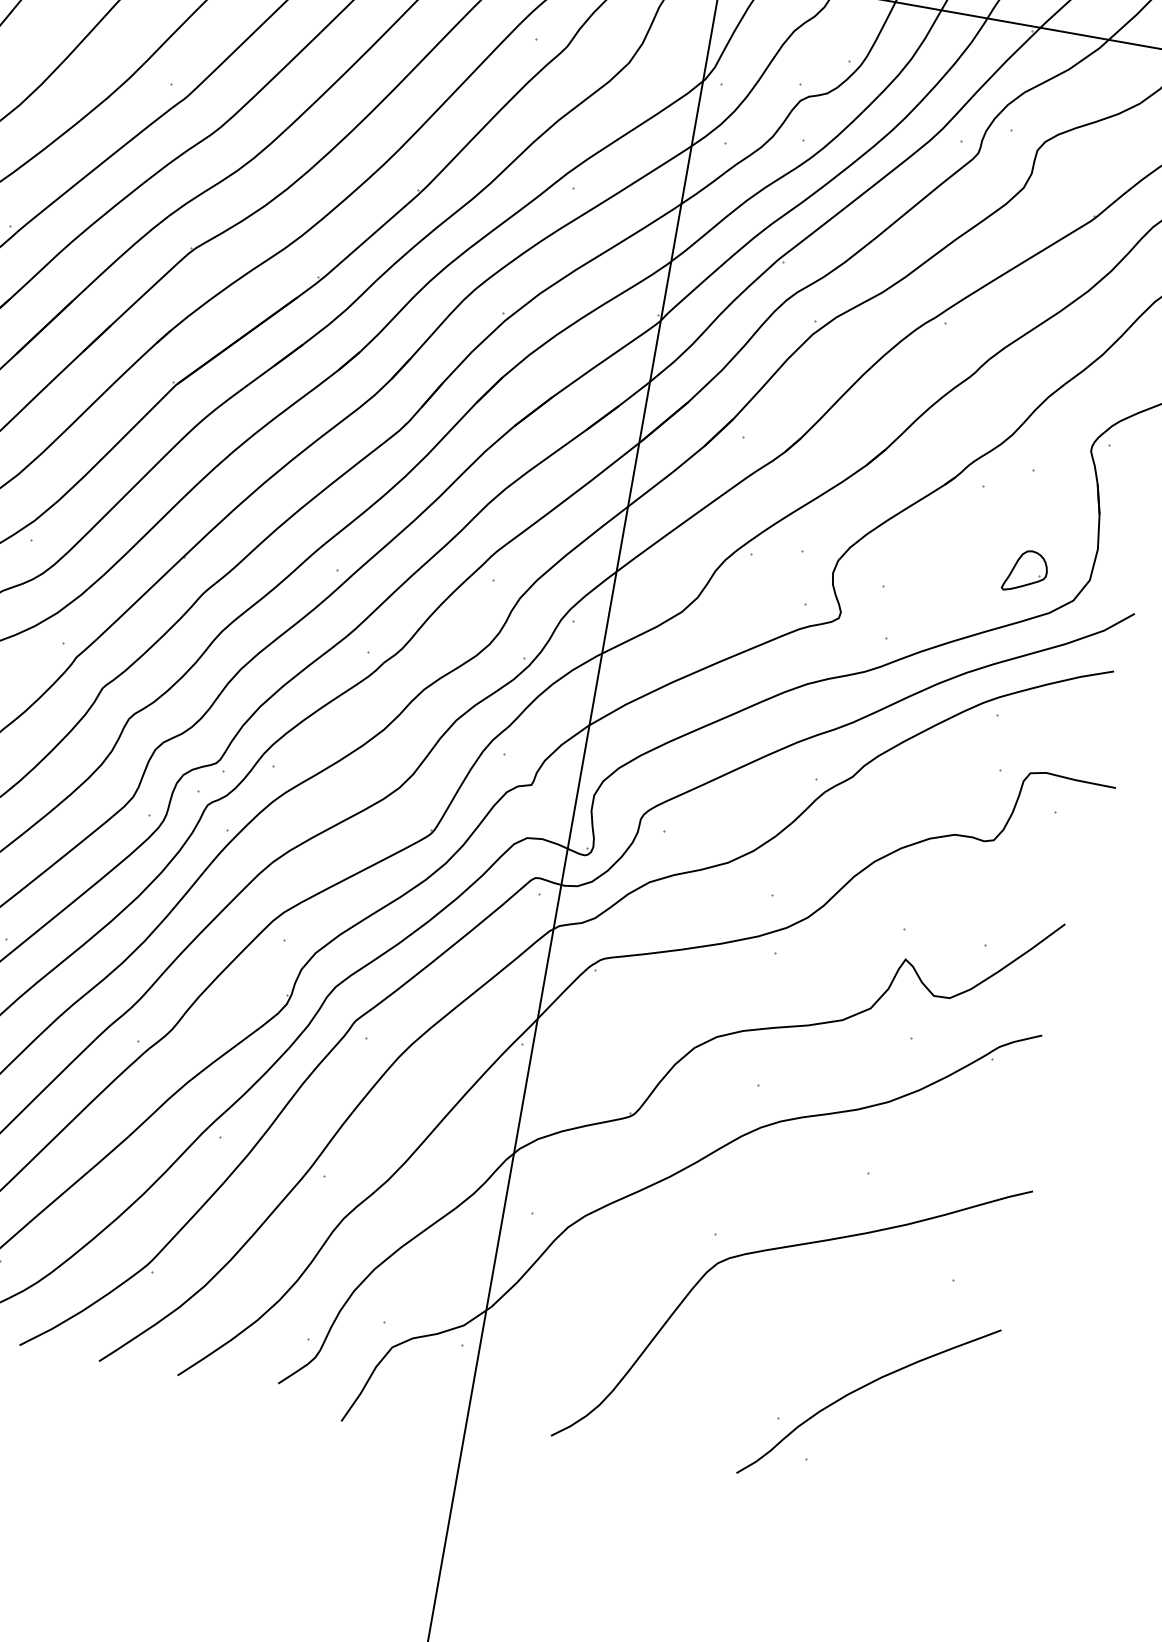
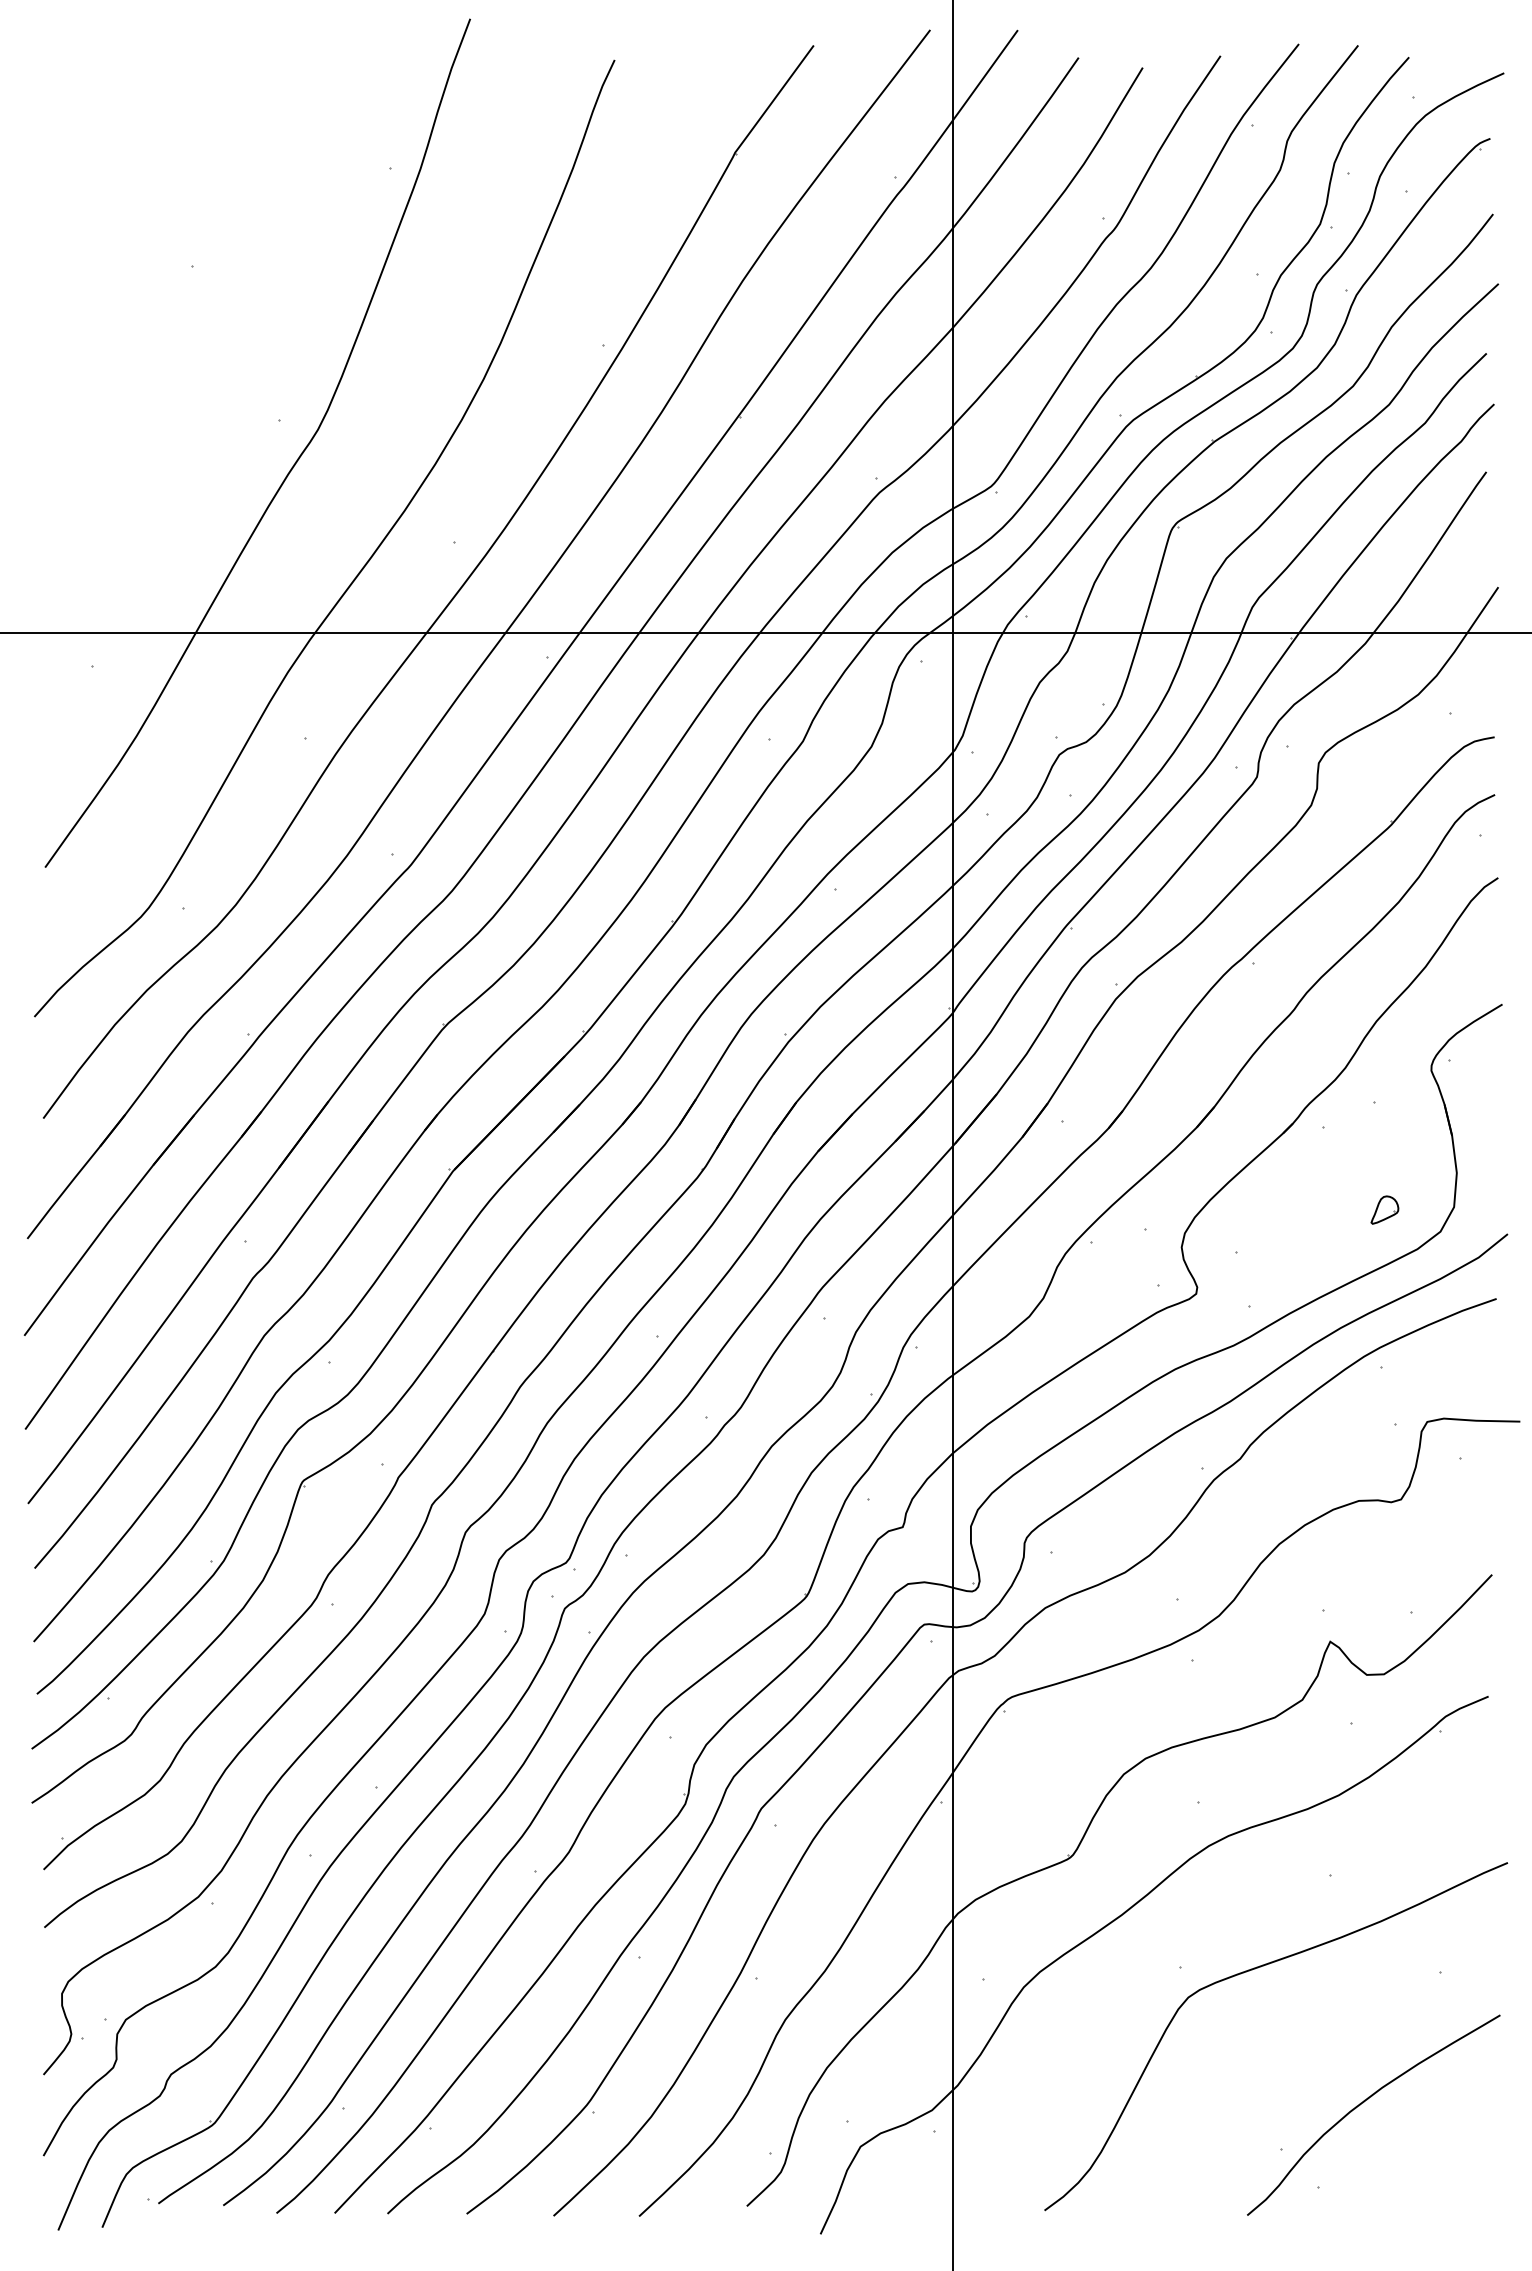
part: (1025, 571) -> (1384, 1209), size x0.6

